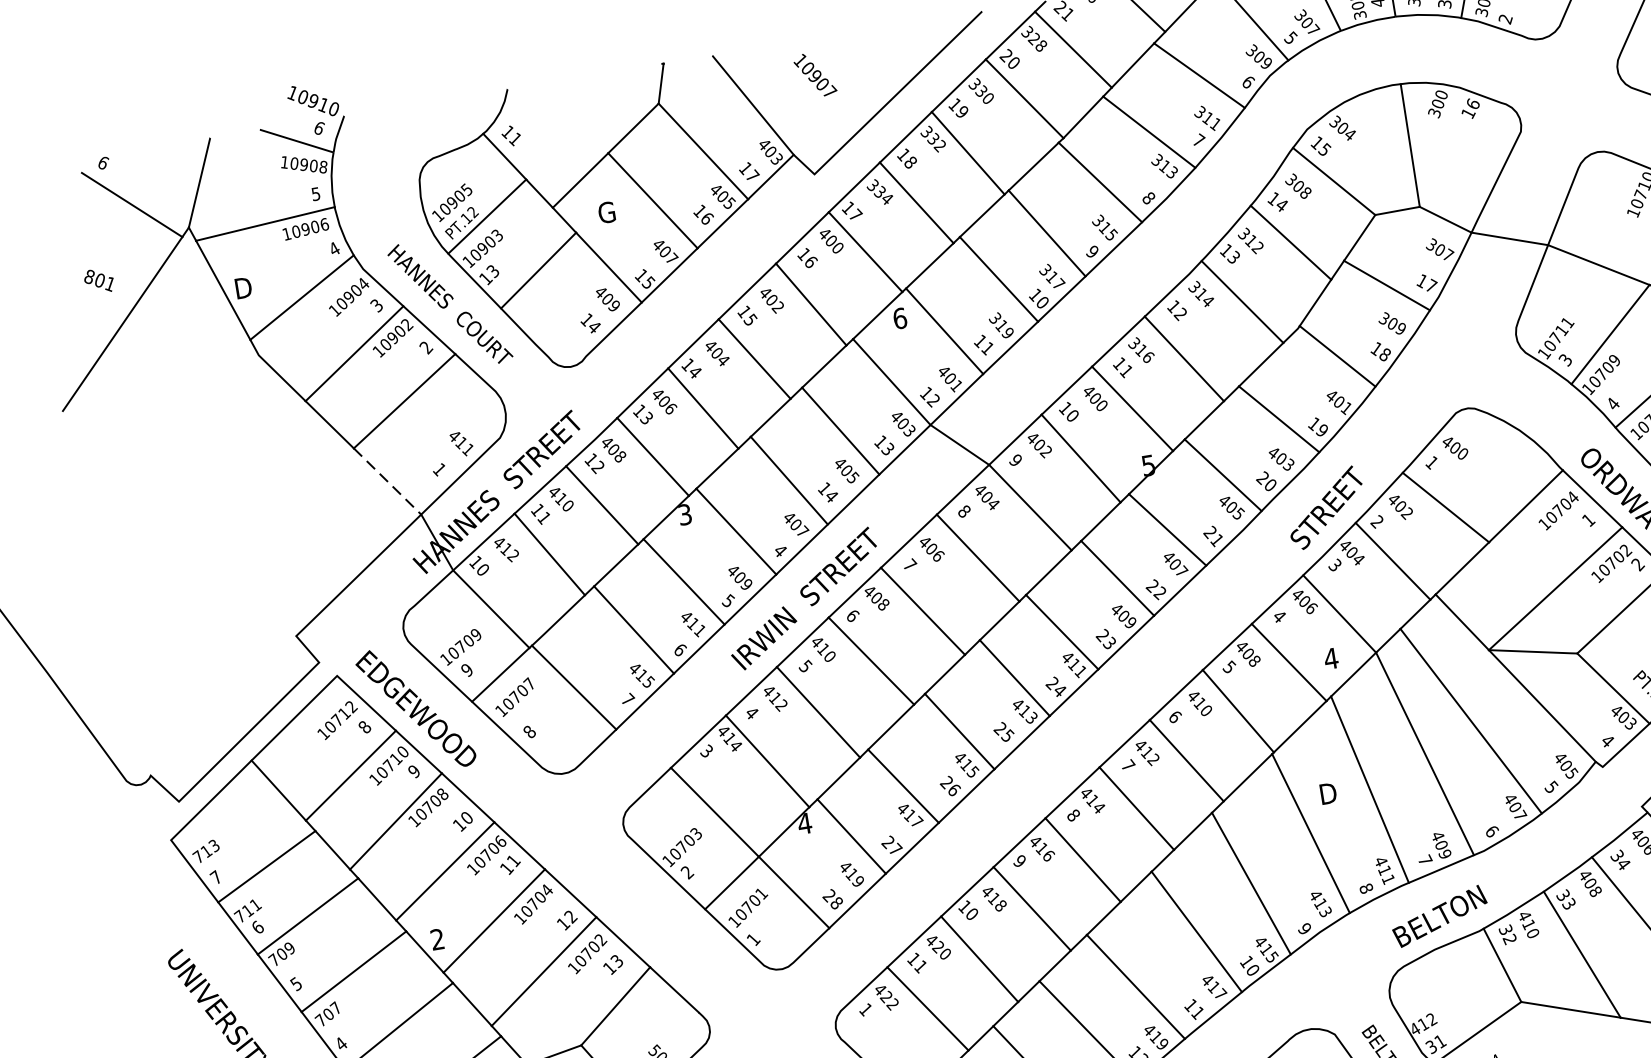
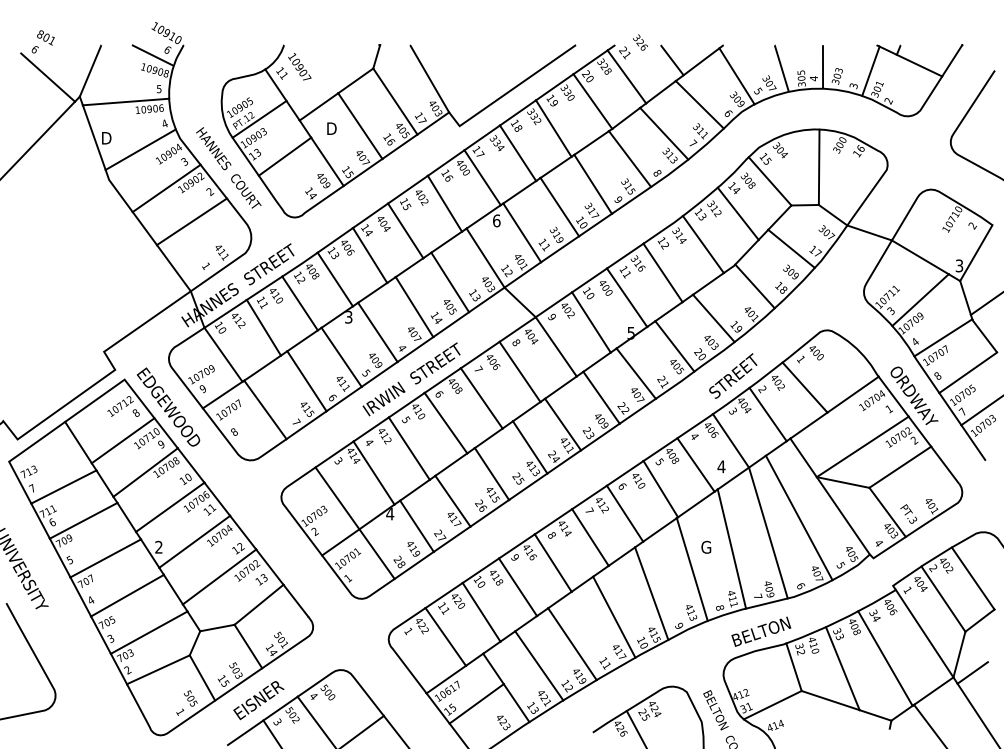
text: (814, 74) -> (299, 66), moved
text: (606, 212) -> (331, 128), G -> D
text: (98, 280) -> (45, 37), moved
line: (386, 482) -> (173, 268), dashed -> solid
text: (1327, 792) -> (706, 546), D -> G

